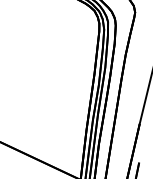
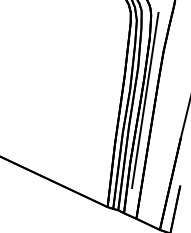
line: (111, 94) -> (145, 100), added

